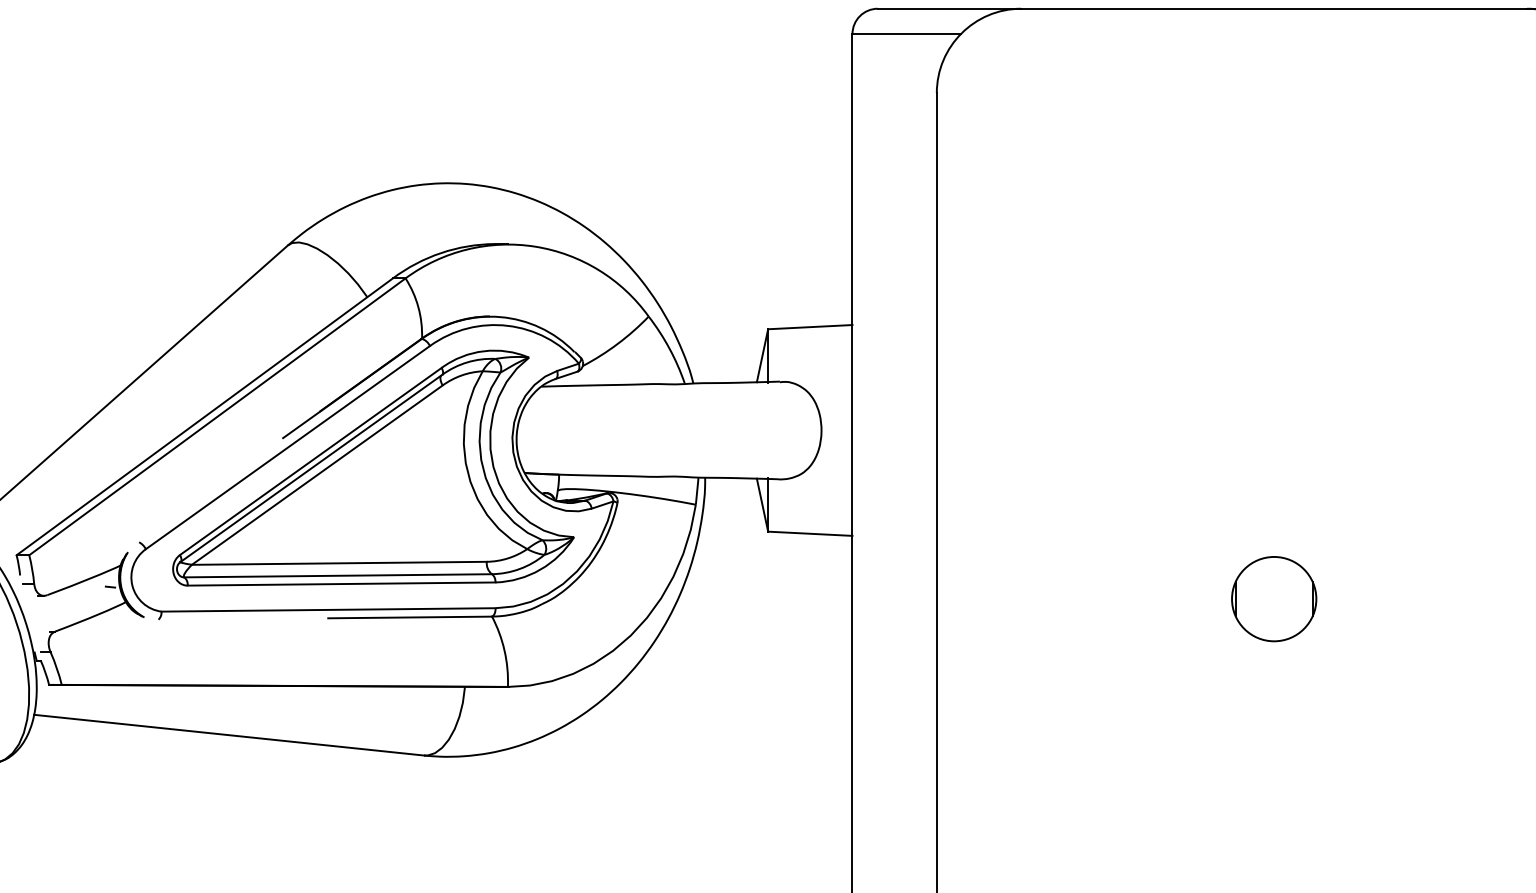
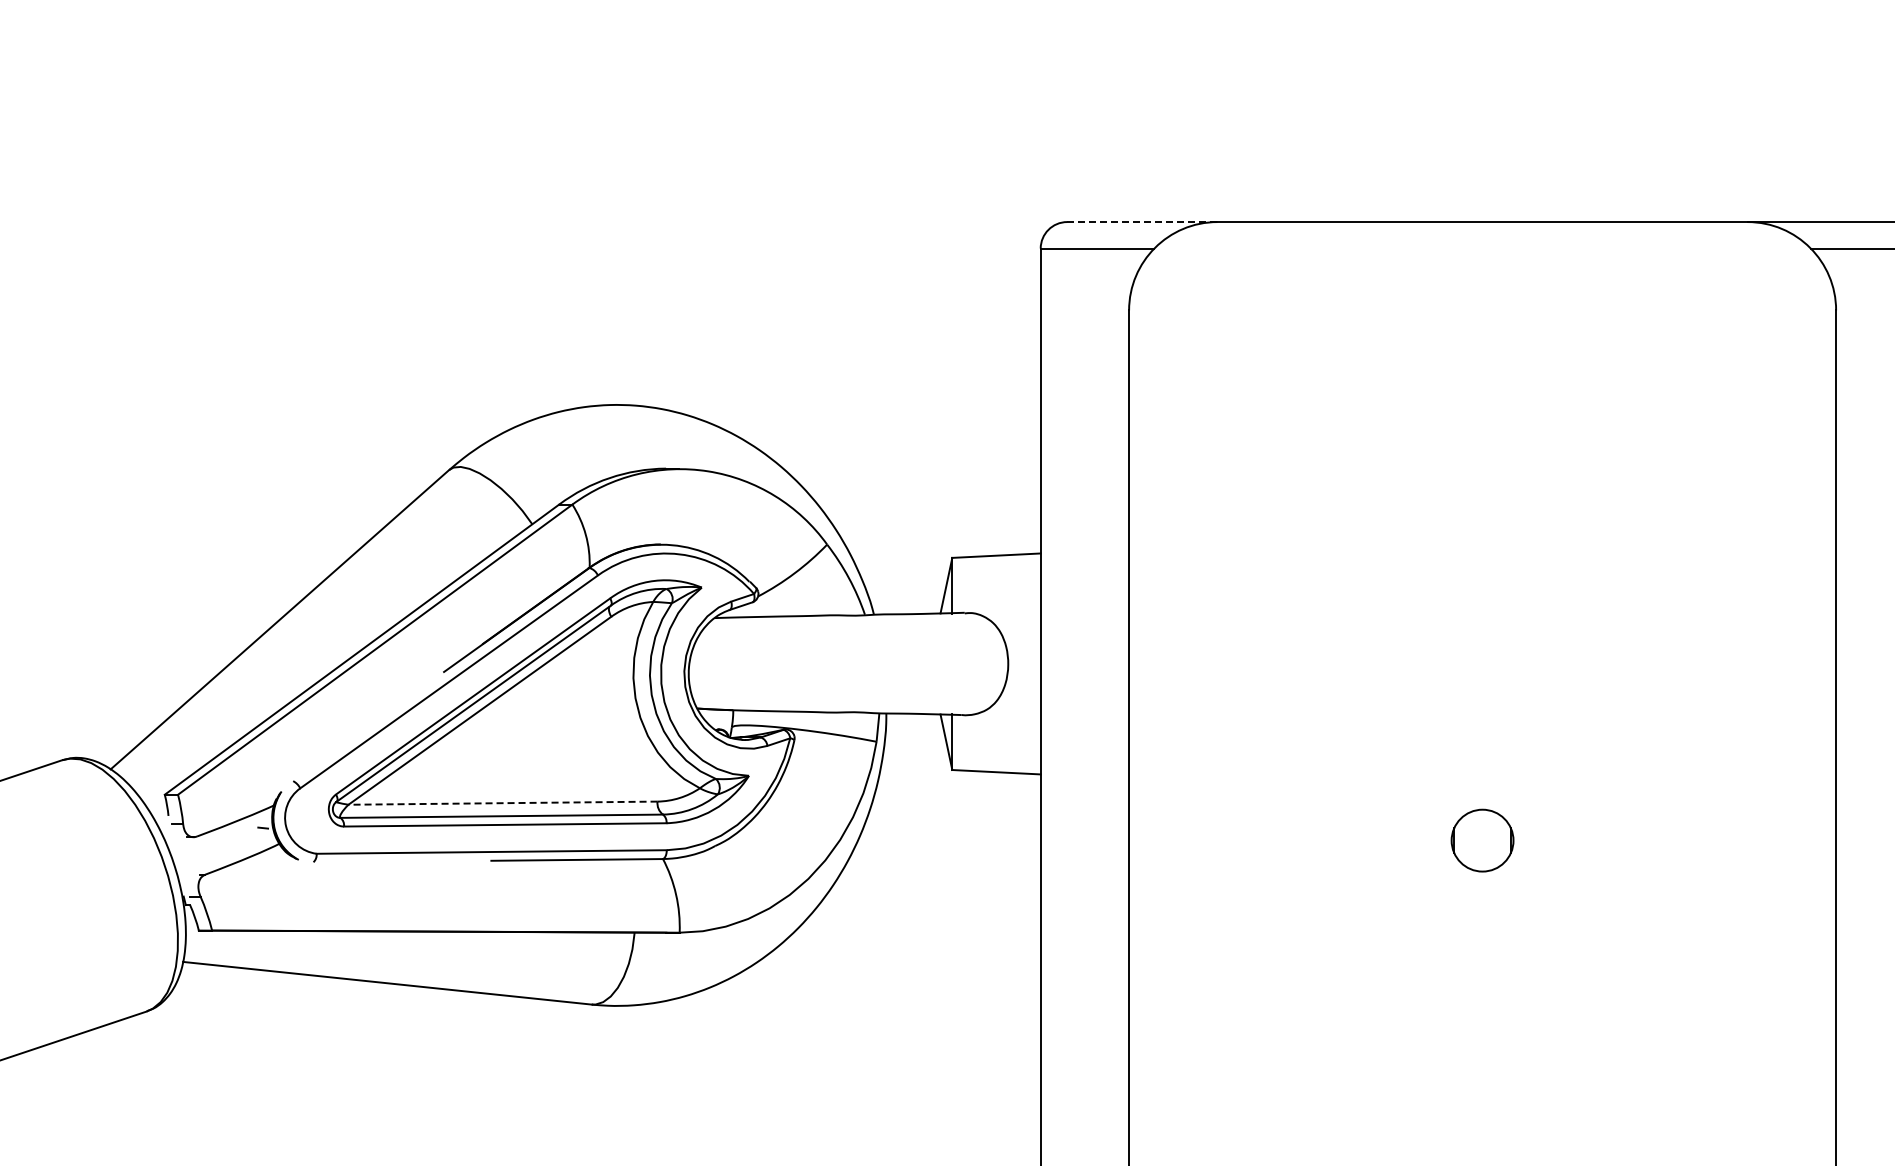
line: (949, 9) -> (1142, 222), solid -> dashed
line: (339, 563) -> (503, 803), solid -> dashed
part: (1274, 598) -> (1482, 840), size x0.7

